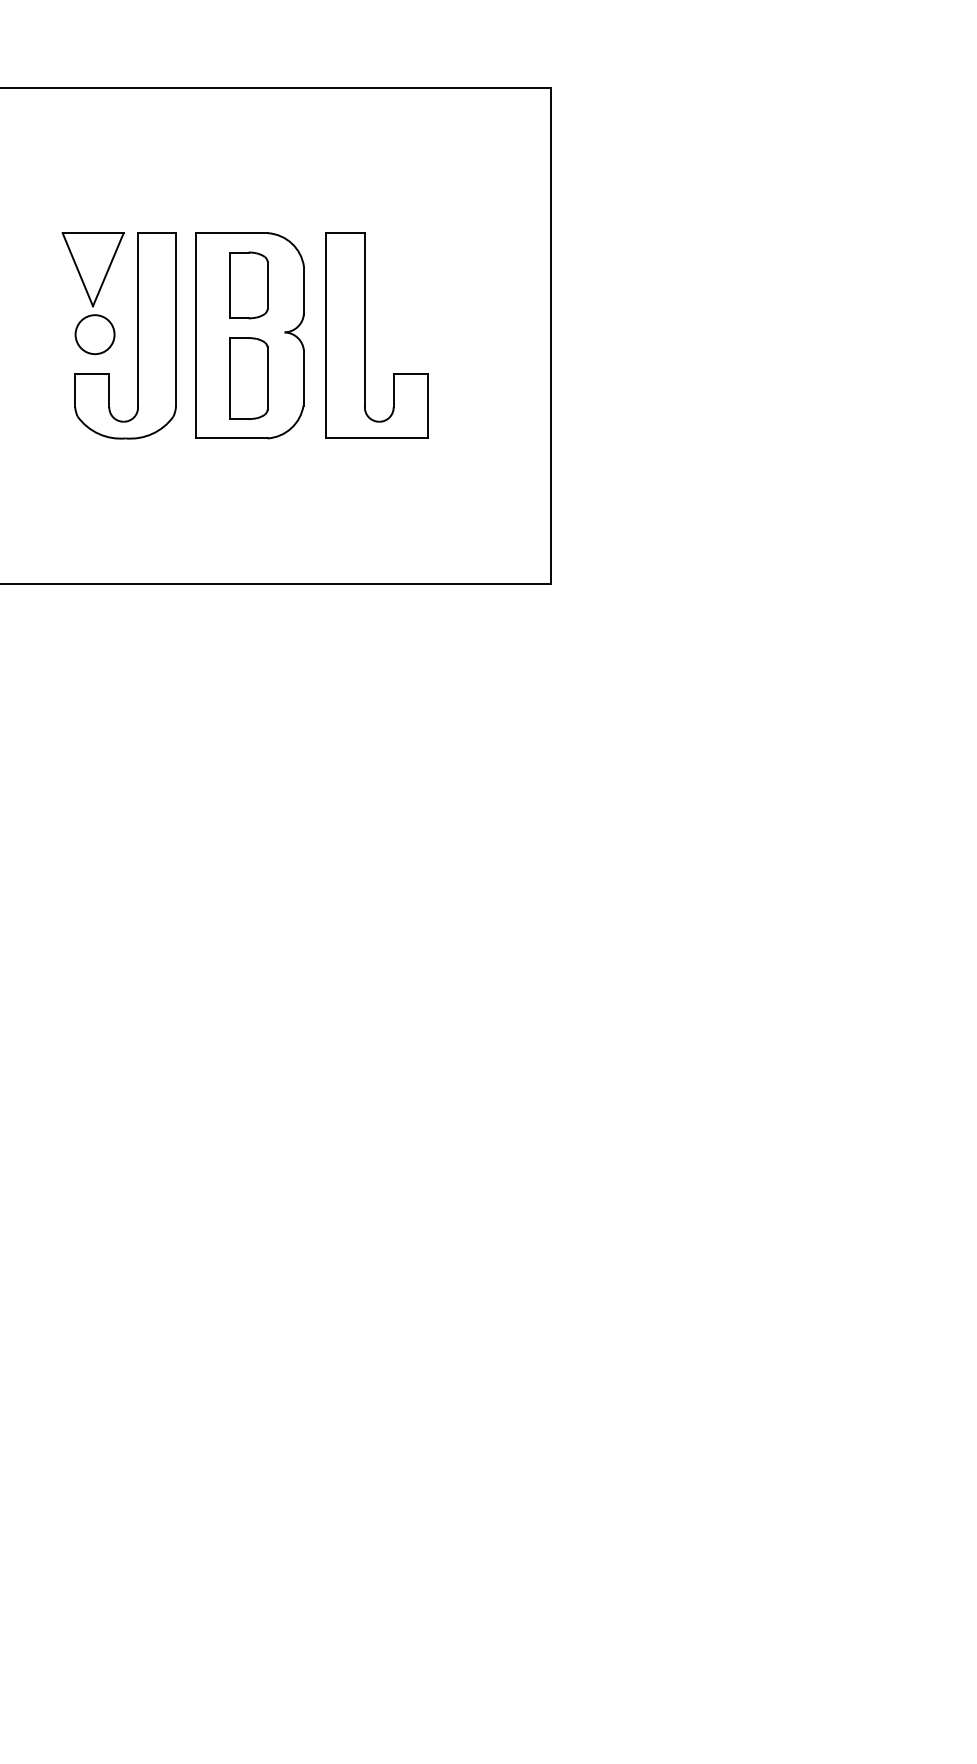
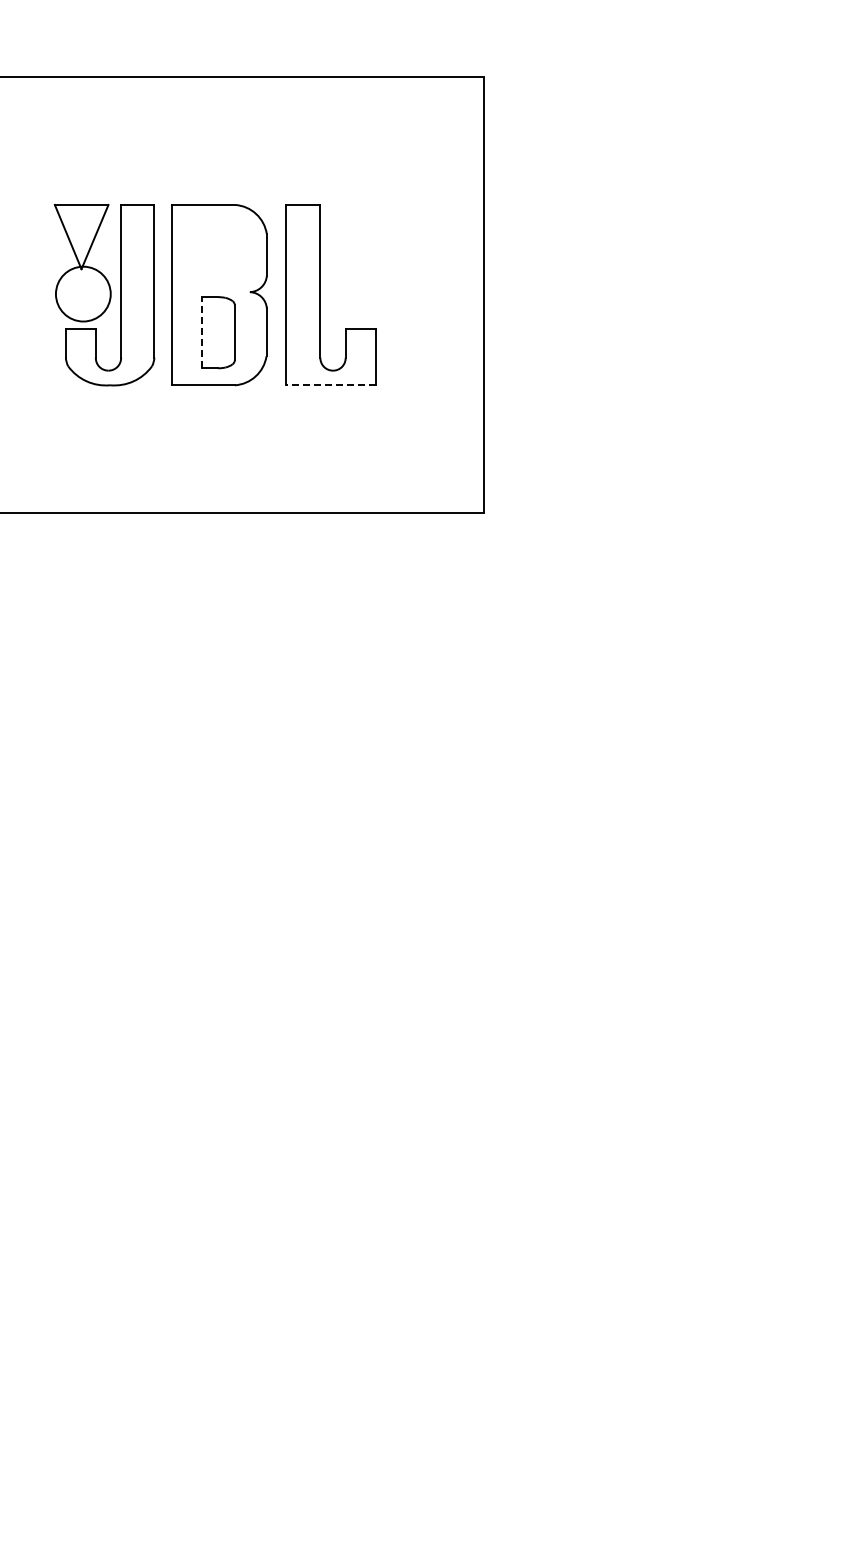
part: (248, 285) -> (218, 250), removed
circle: (95, 335) -> (83, 294), size x1.6
line: (229, 378) -> (201, 332), solid -> dashed
line: (376, 438) -> (330, 385), solid -> dashed

